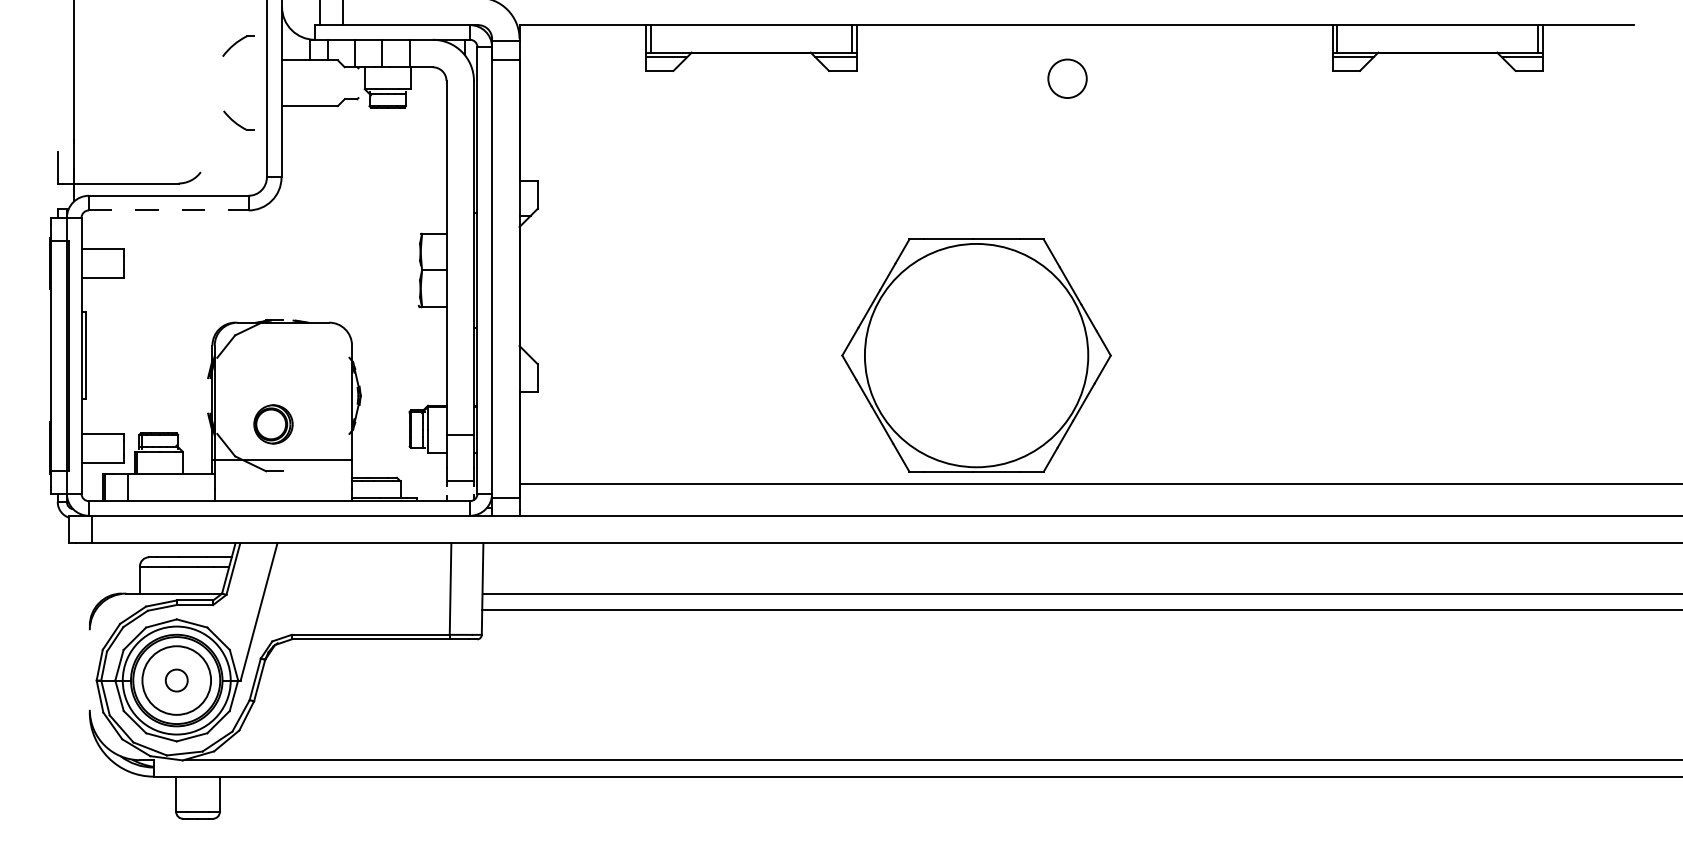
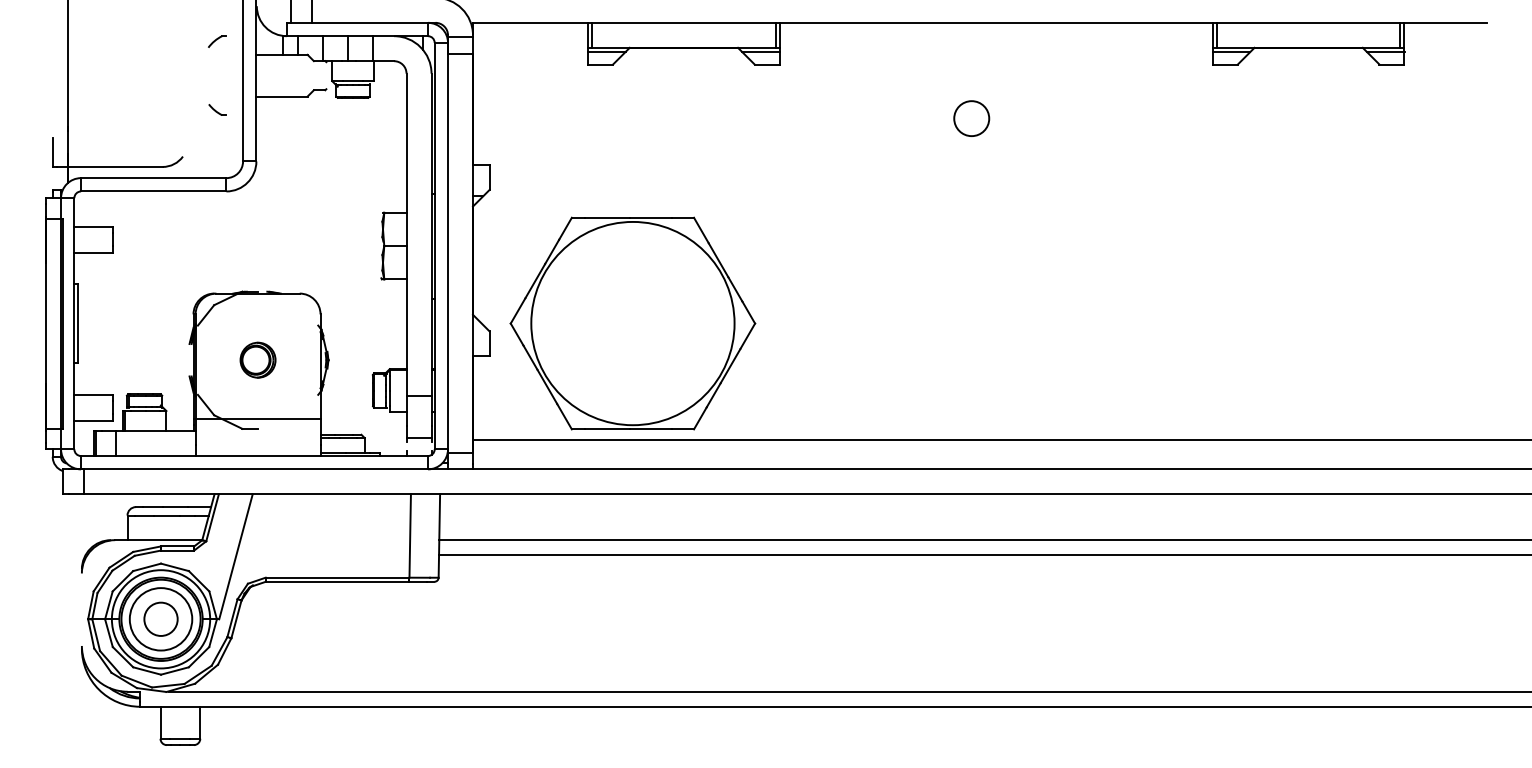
part: (238, 45) -> (217, 41), size x0.62
circle: (1067, 78) -> (971, 118), moved
part: (238, 120) -> (217, 109), size x0.62
line: (168, 210) -> (153, 191), dashed -> solid
part: (976, 355) -> (632, 323), moved
part: (272, 423) -> (257, 359), moved
circle: (176, 679) -> (160, 618), size x1.67

